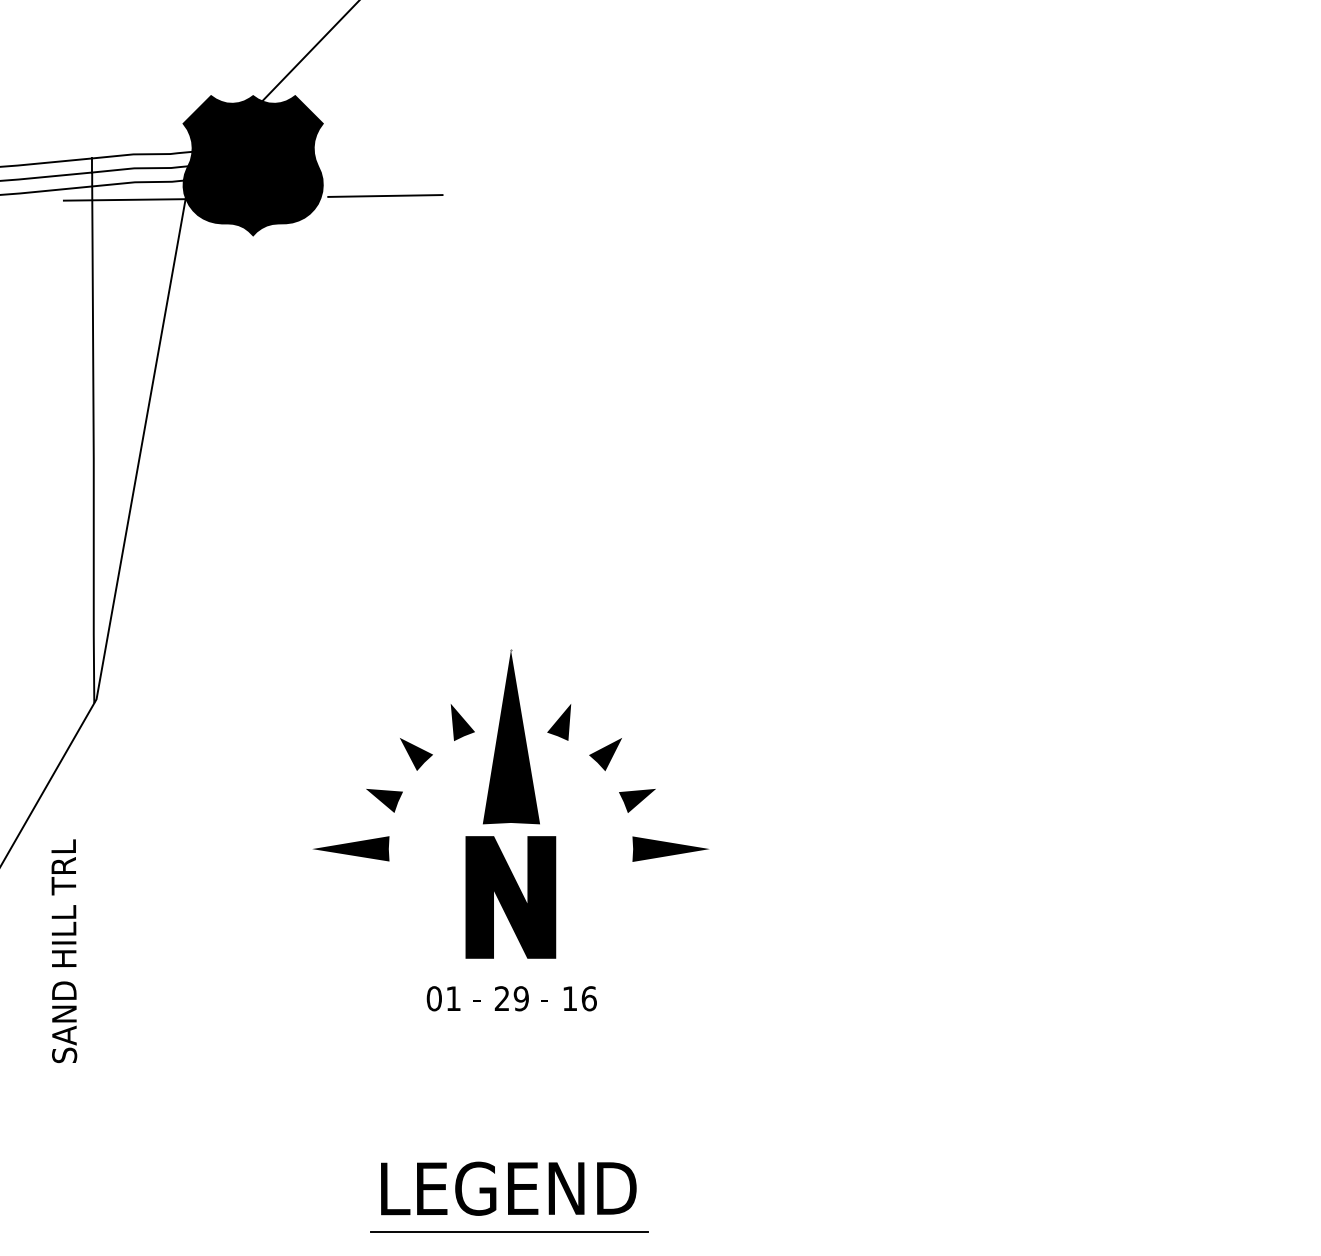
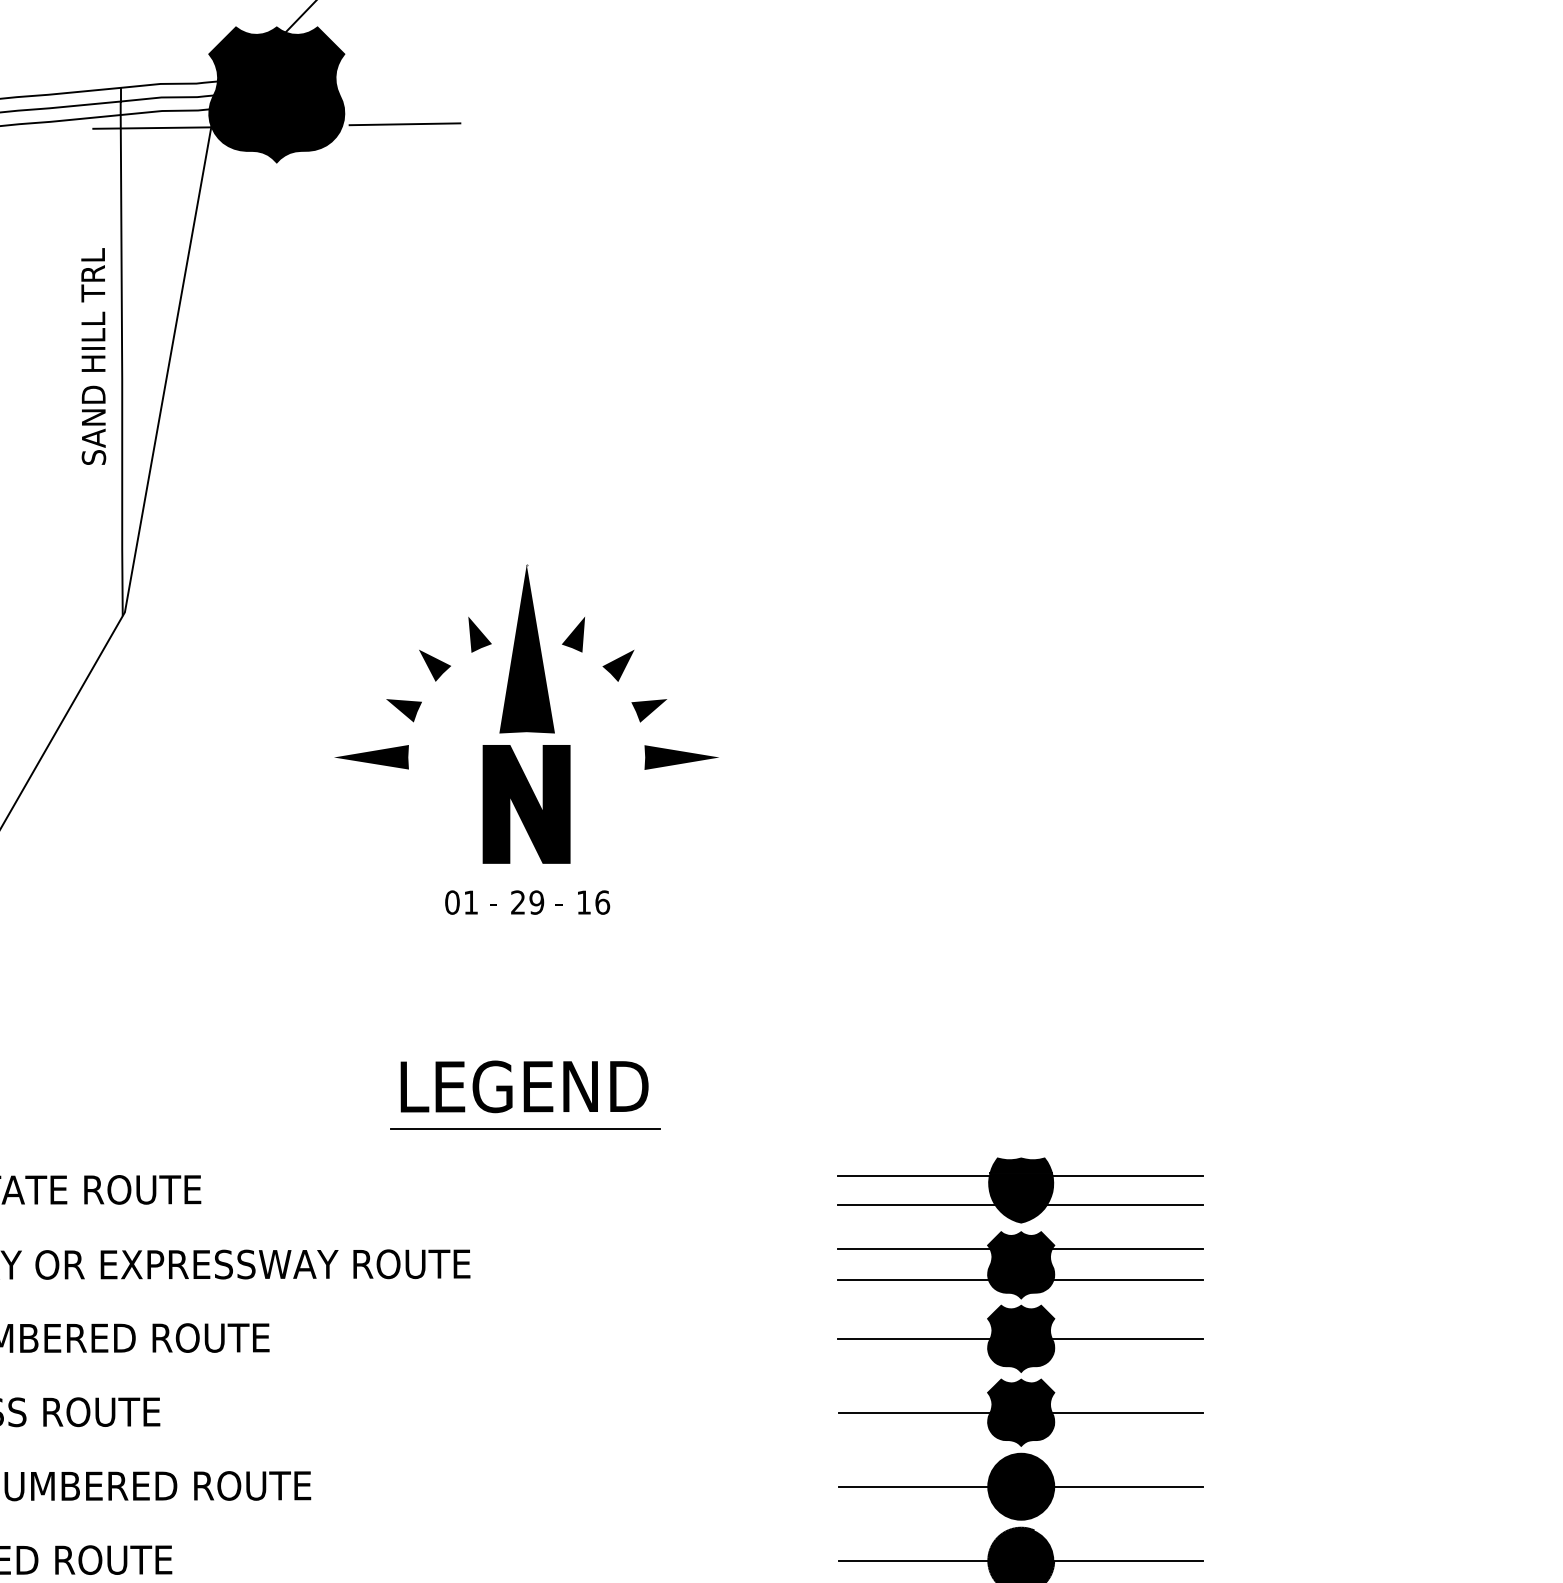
text: (64, 951) -> (93, 356), moved

